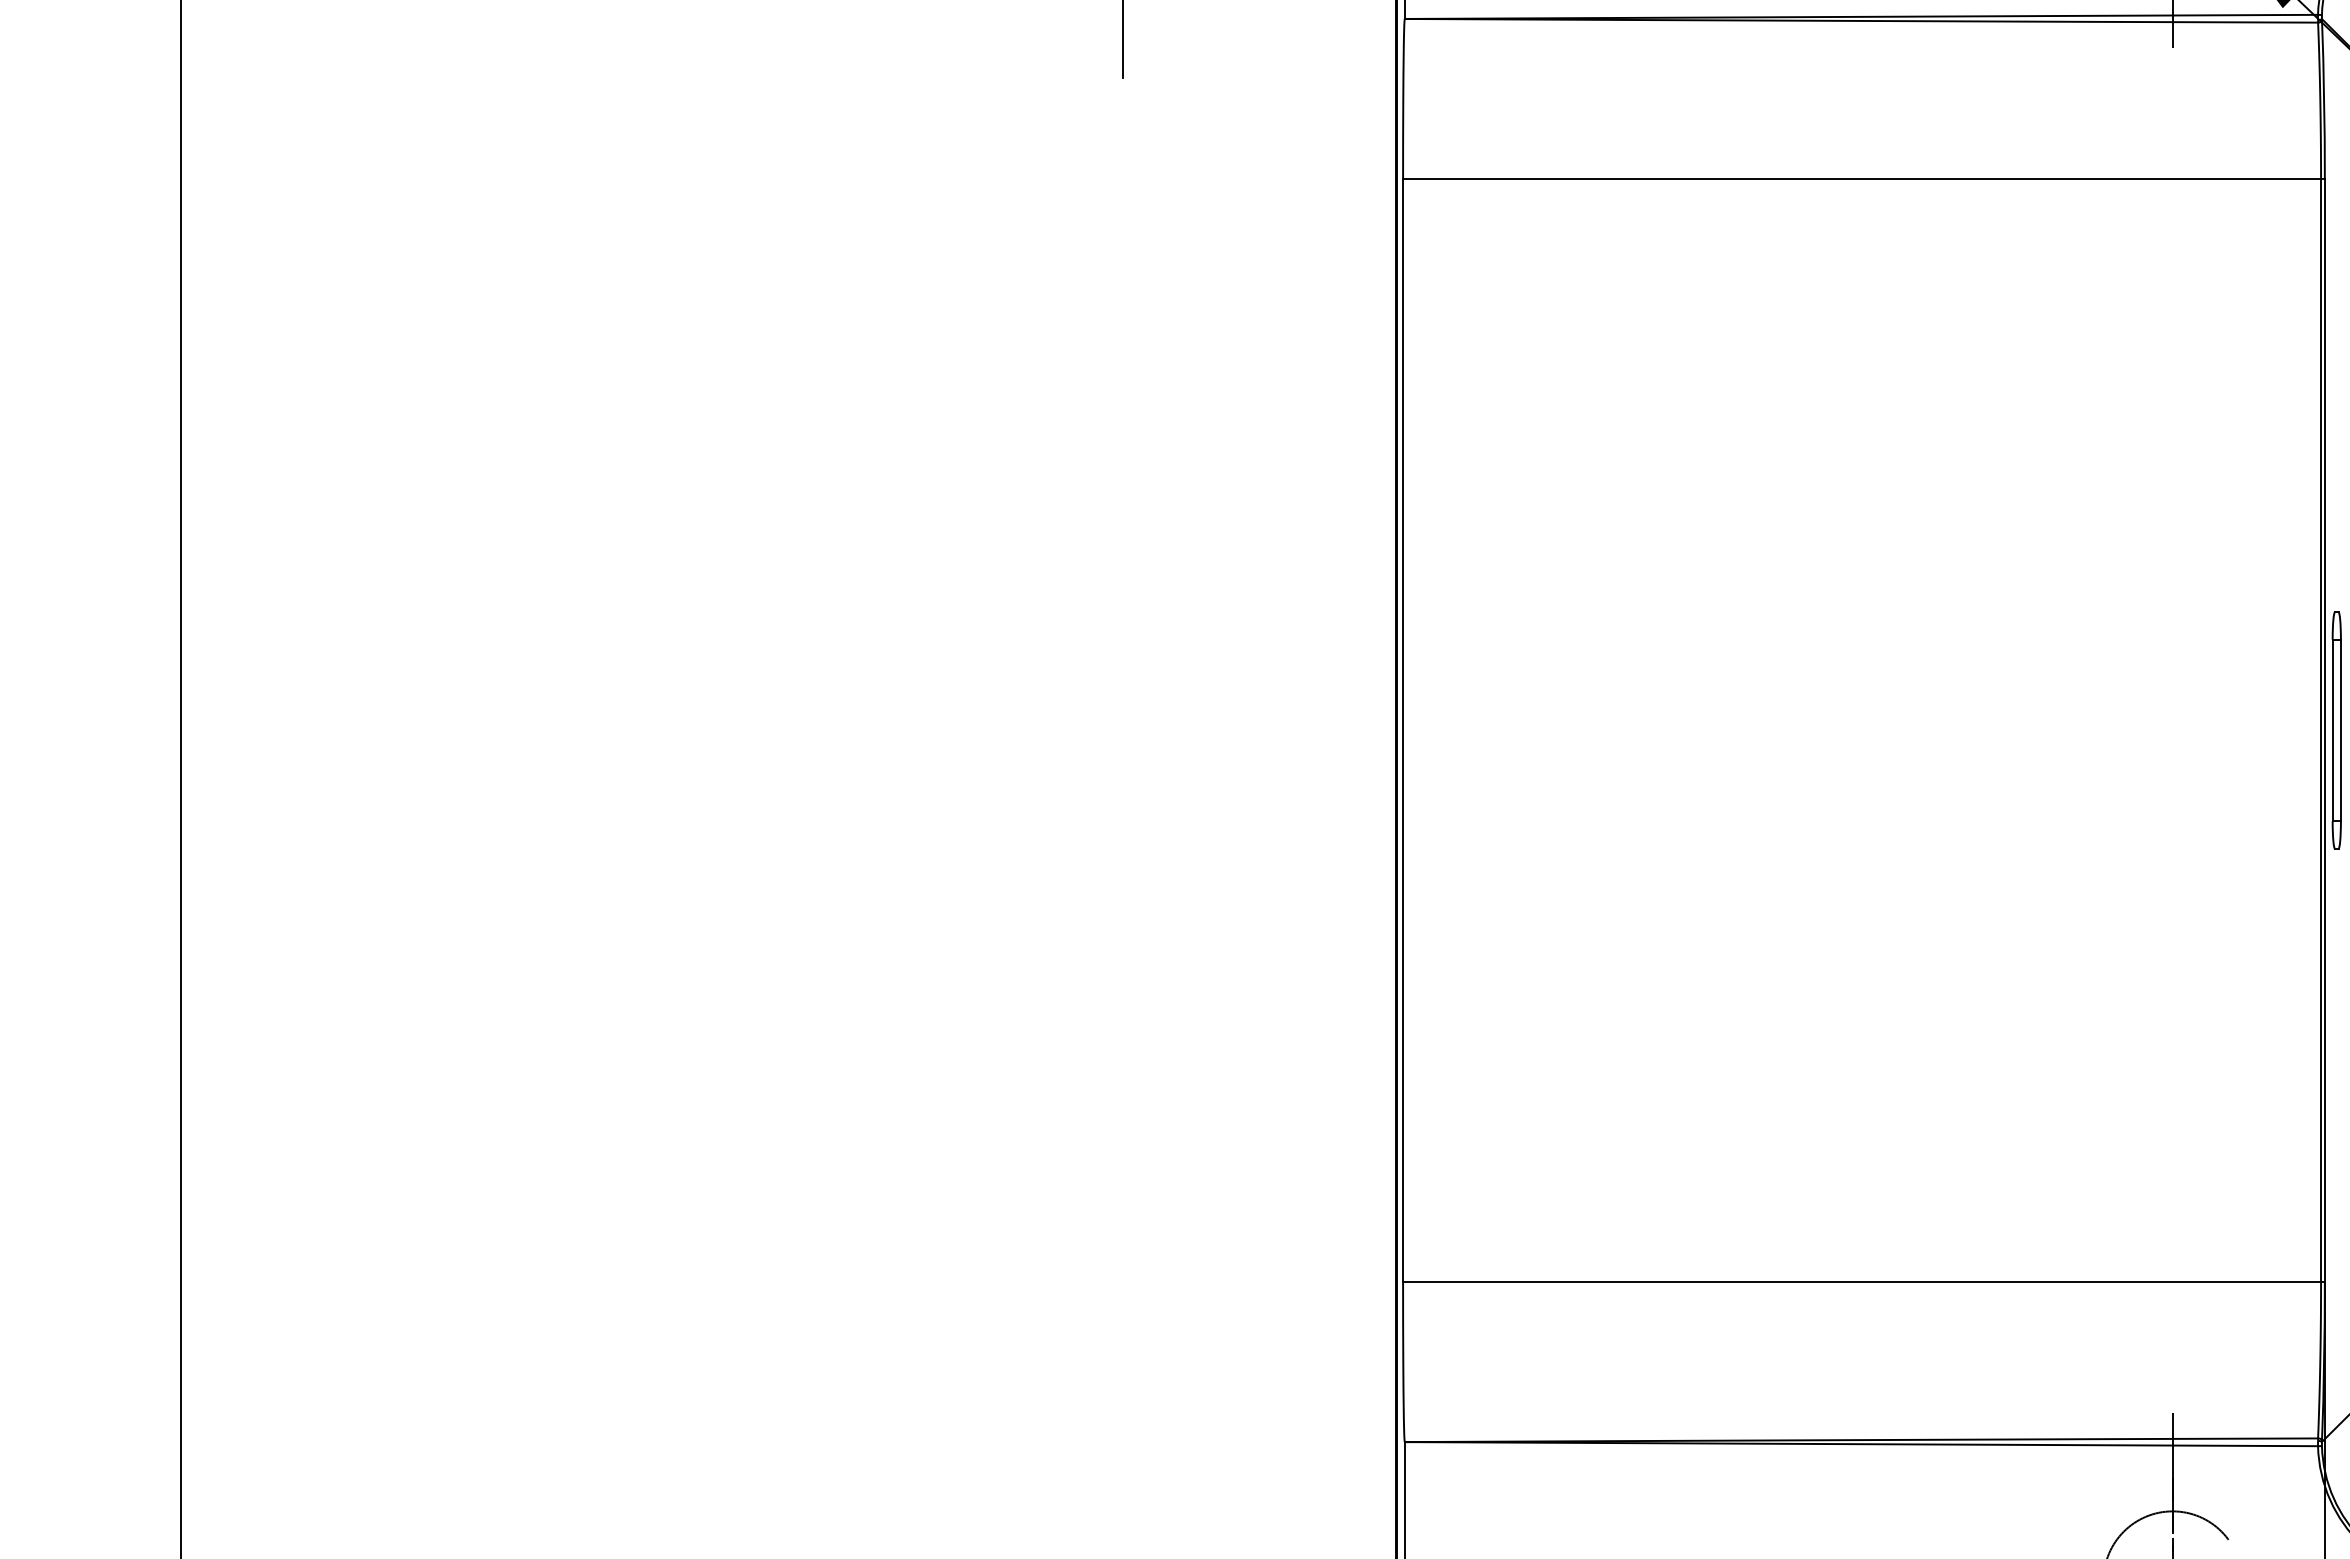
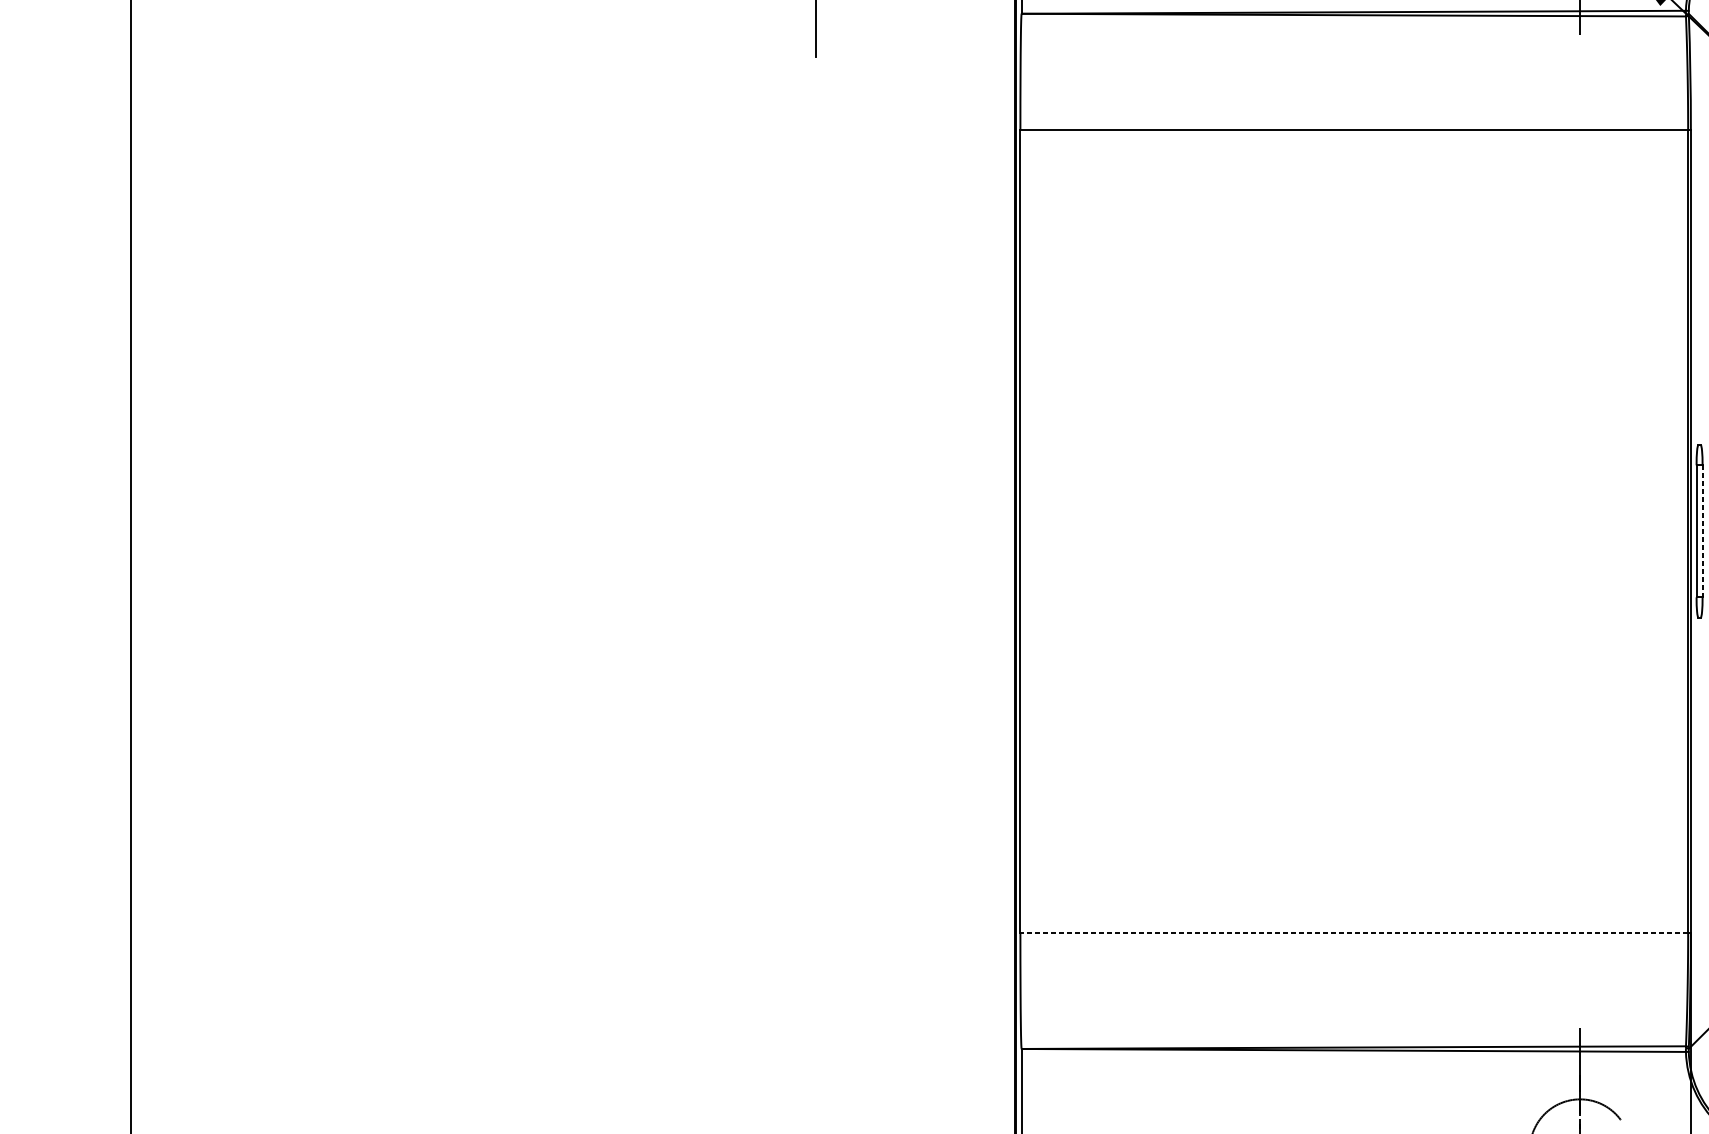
line: (2340, 730) -> (1702, 531), solid -> dashed
line: (1862, 1282) -> (1354, 932), solid -> dashed

